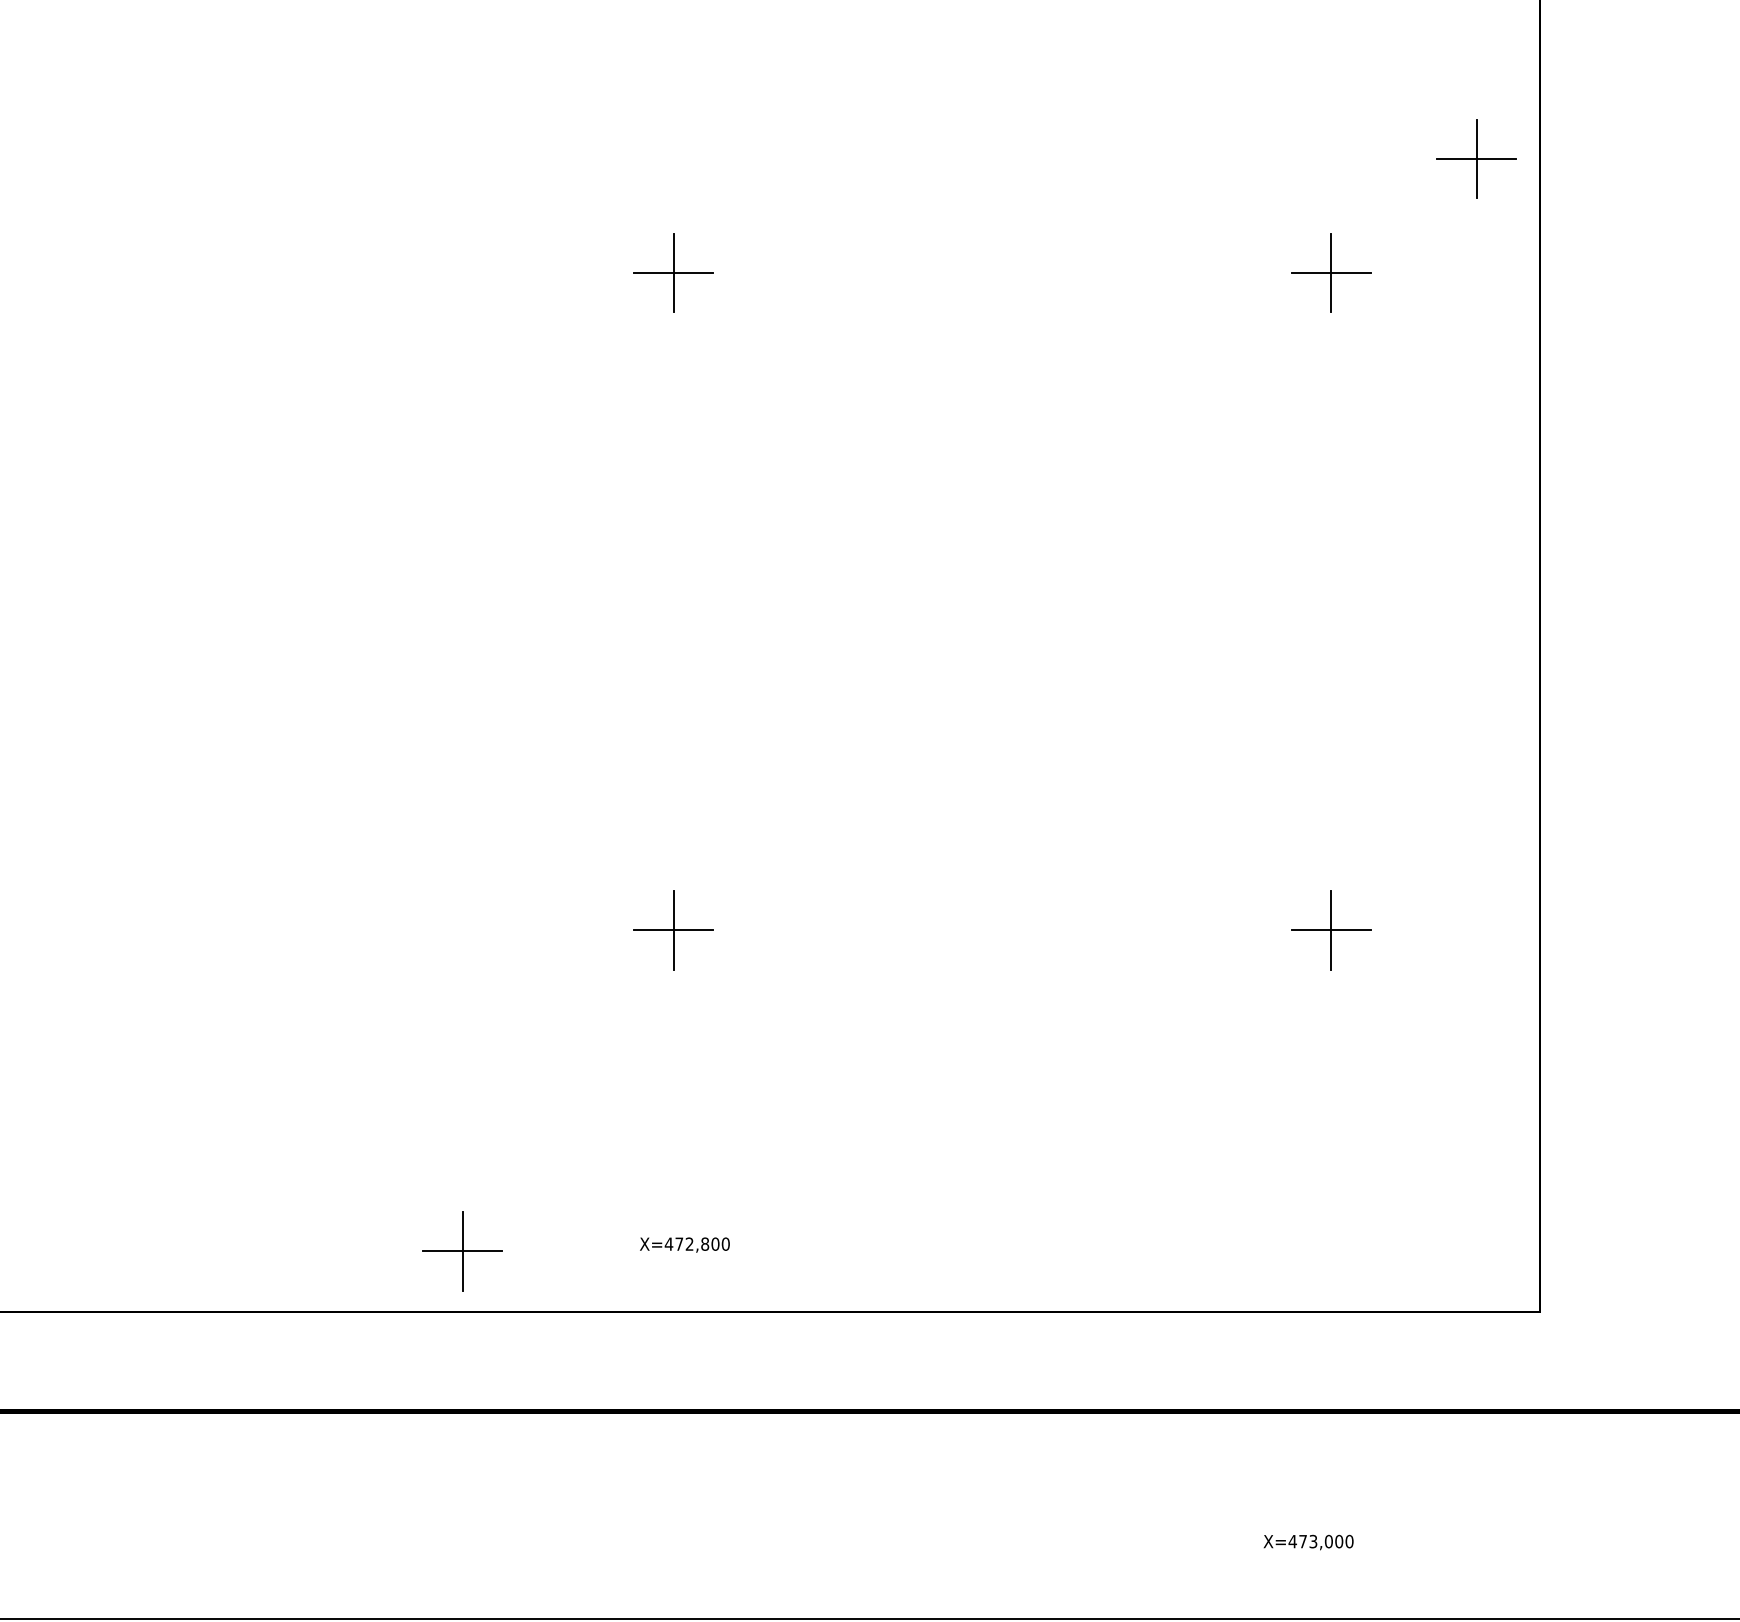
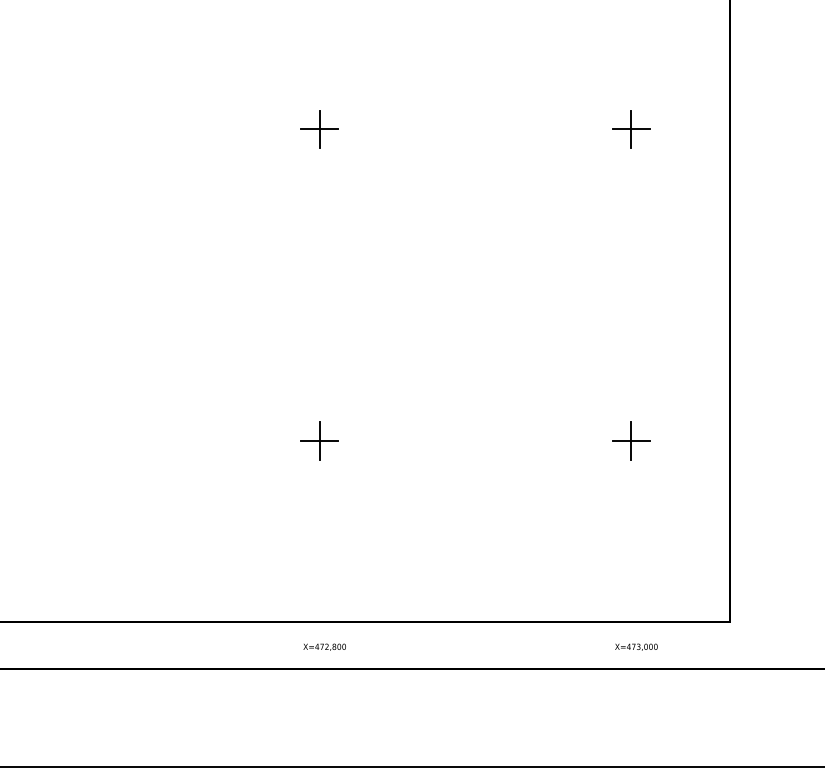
part: (1477, 159) -> (700, 75), removed
text: (684, 1243) -> (324, 646), moved
part: (462, 1249) -> (219, 592), removed
text: (1308, 1540) -> (636, 646), moved

